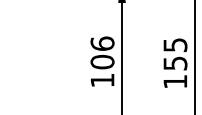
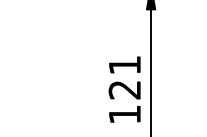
text: (102, 52) -> (124, 77), 106 -> 121

